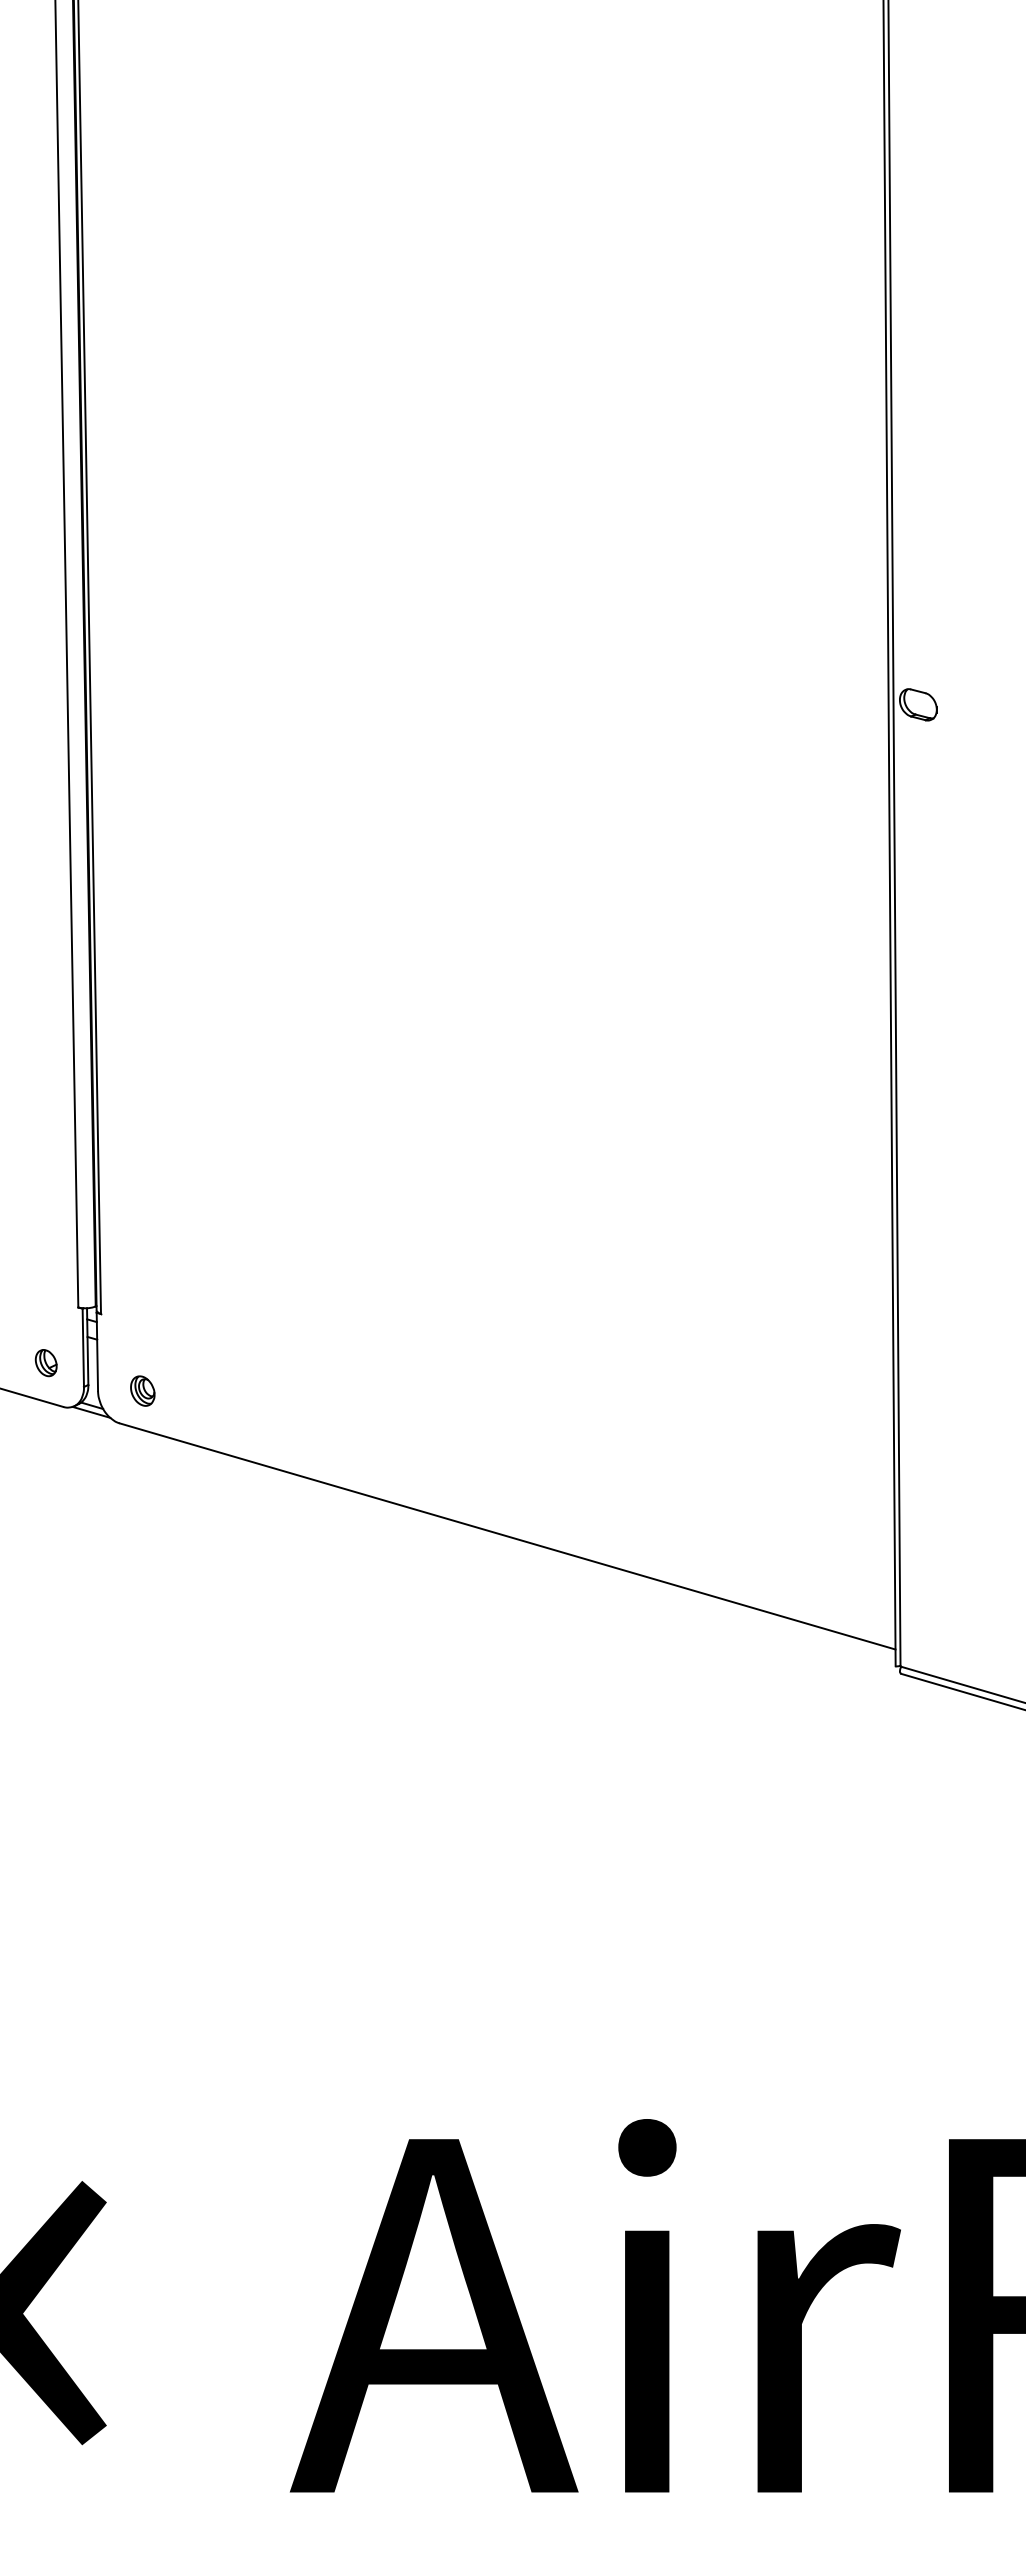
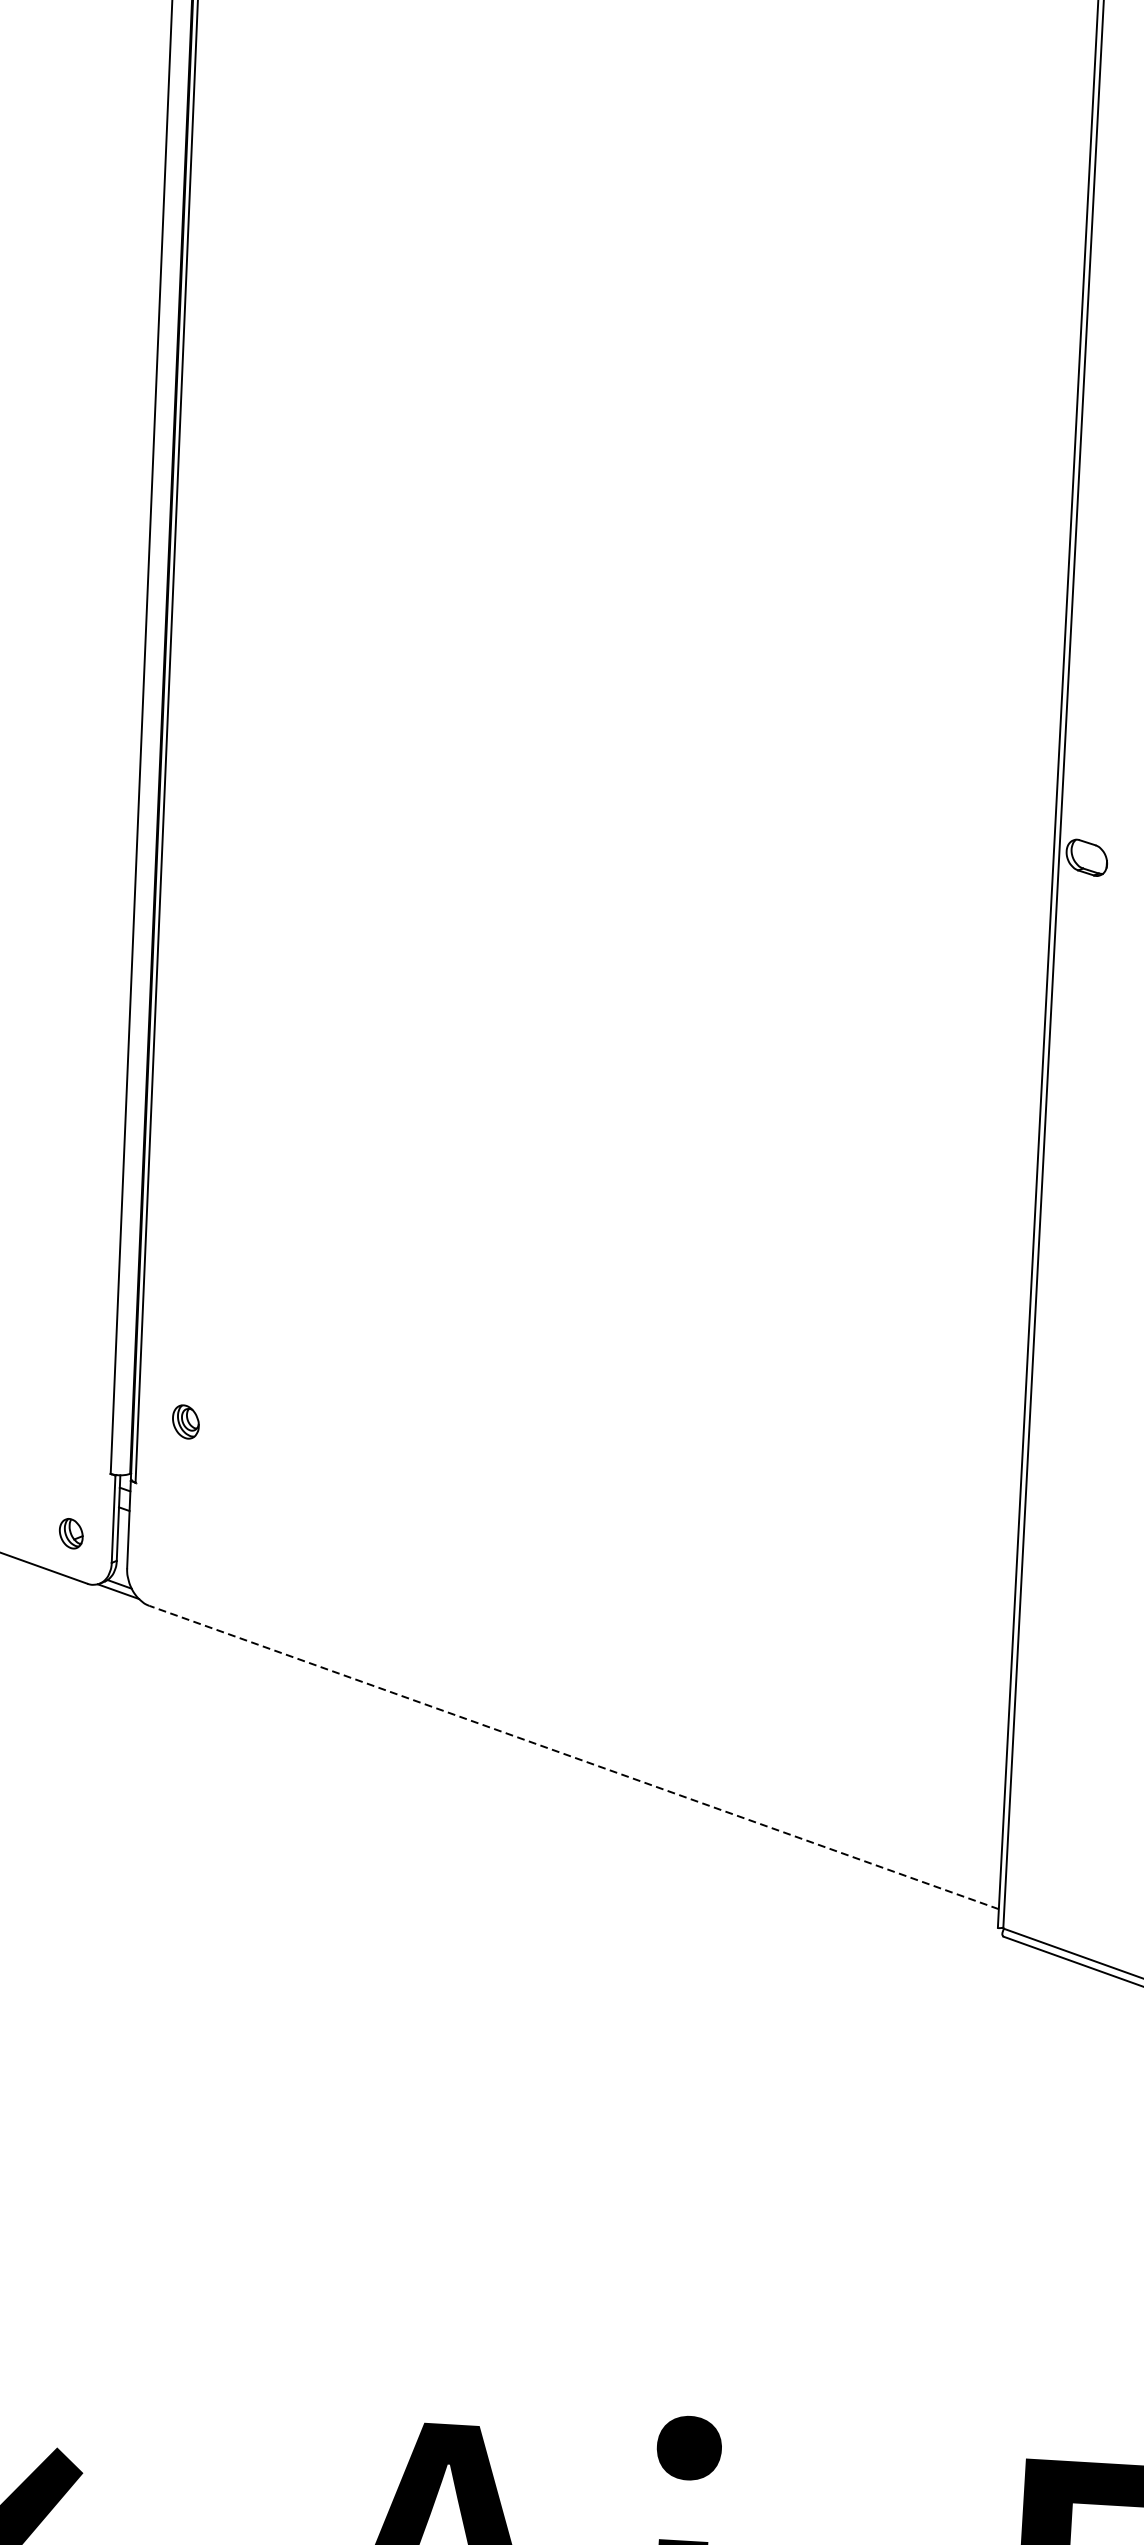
part: (142, 1390) -> (185, 1421), moved
line: (507, 1536) -> (573, 1757), solid -> dashed

